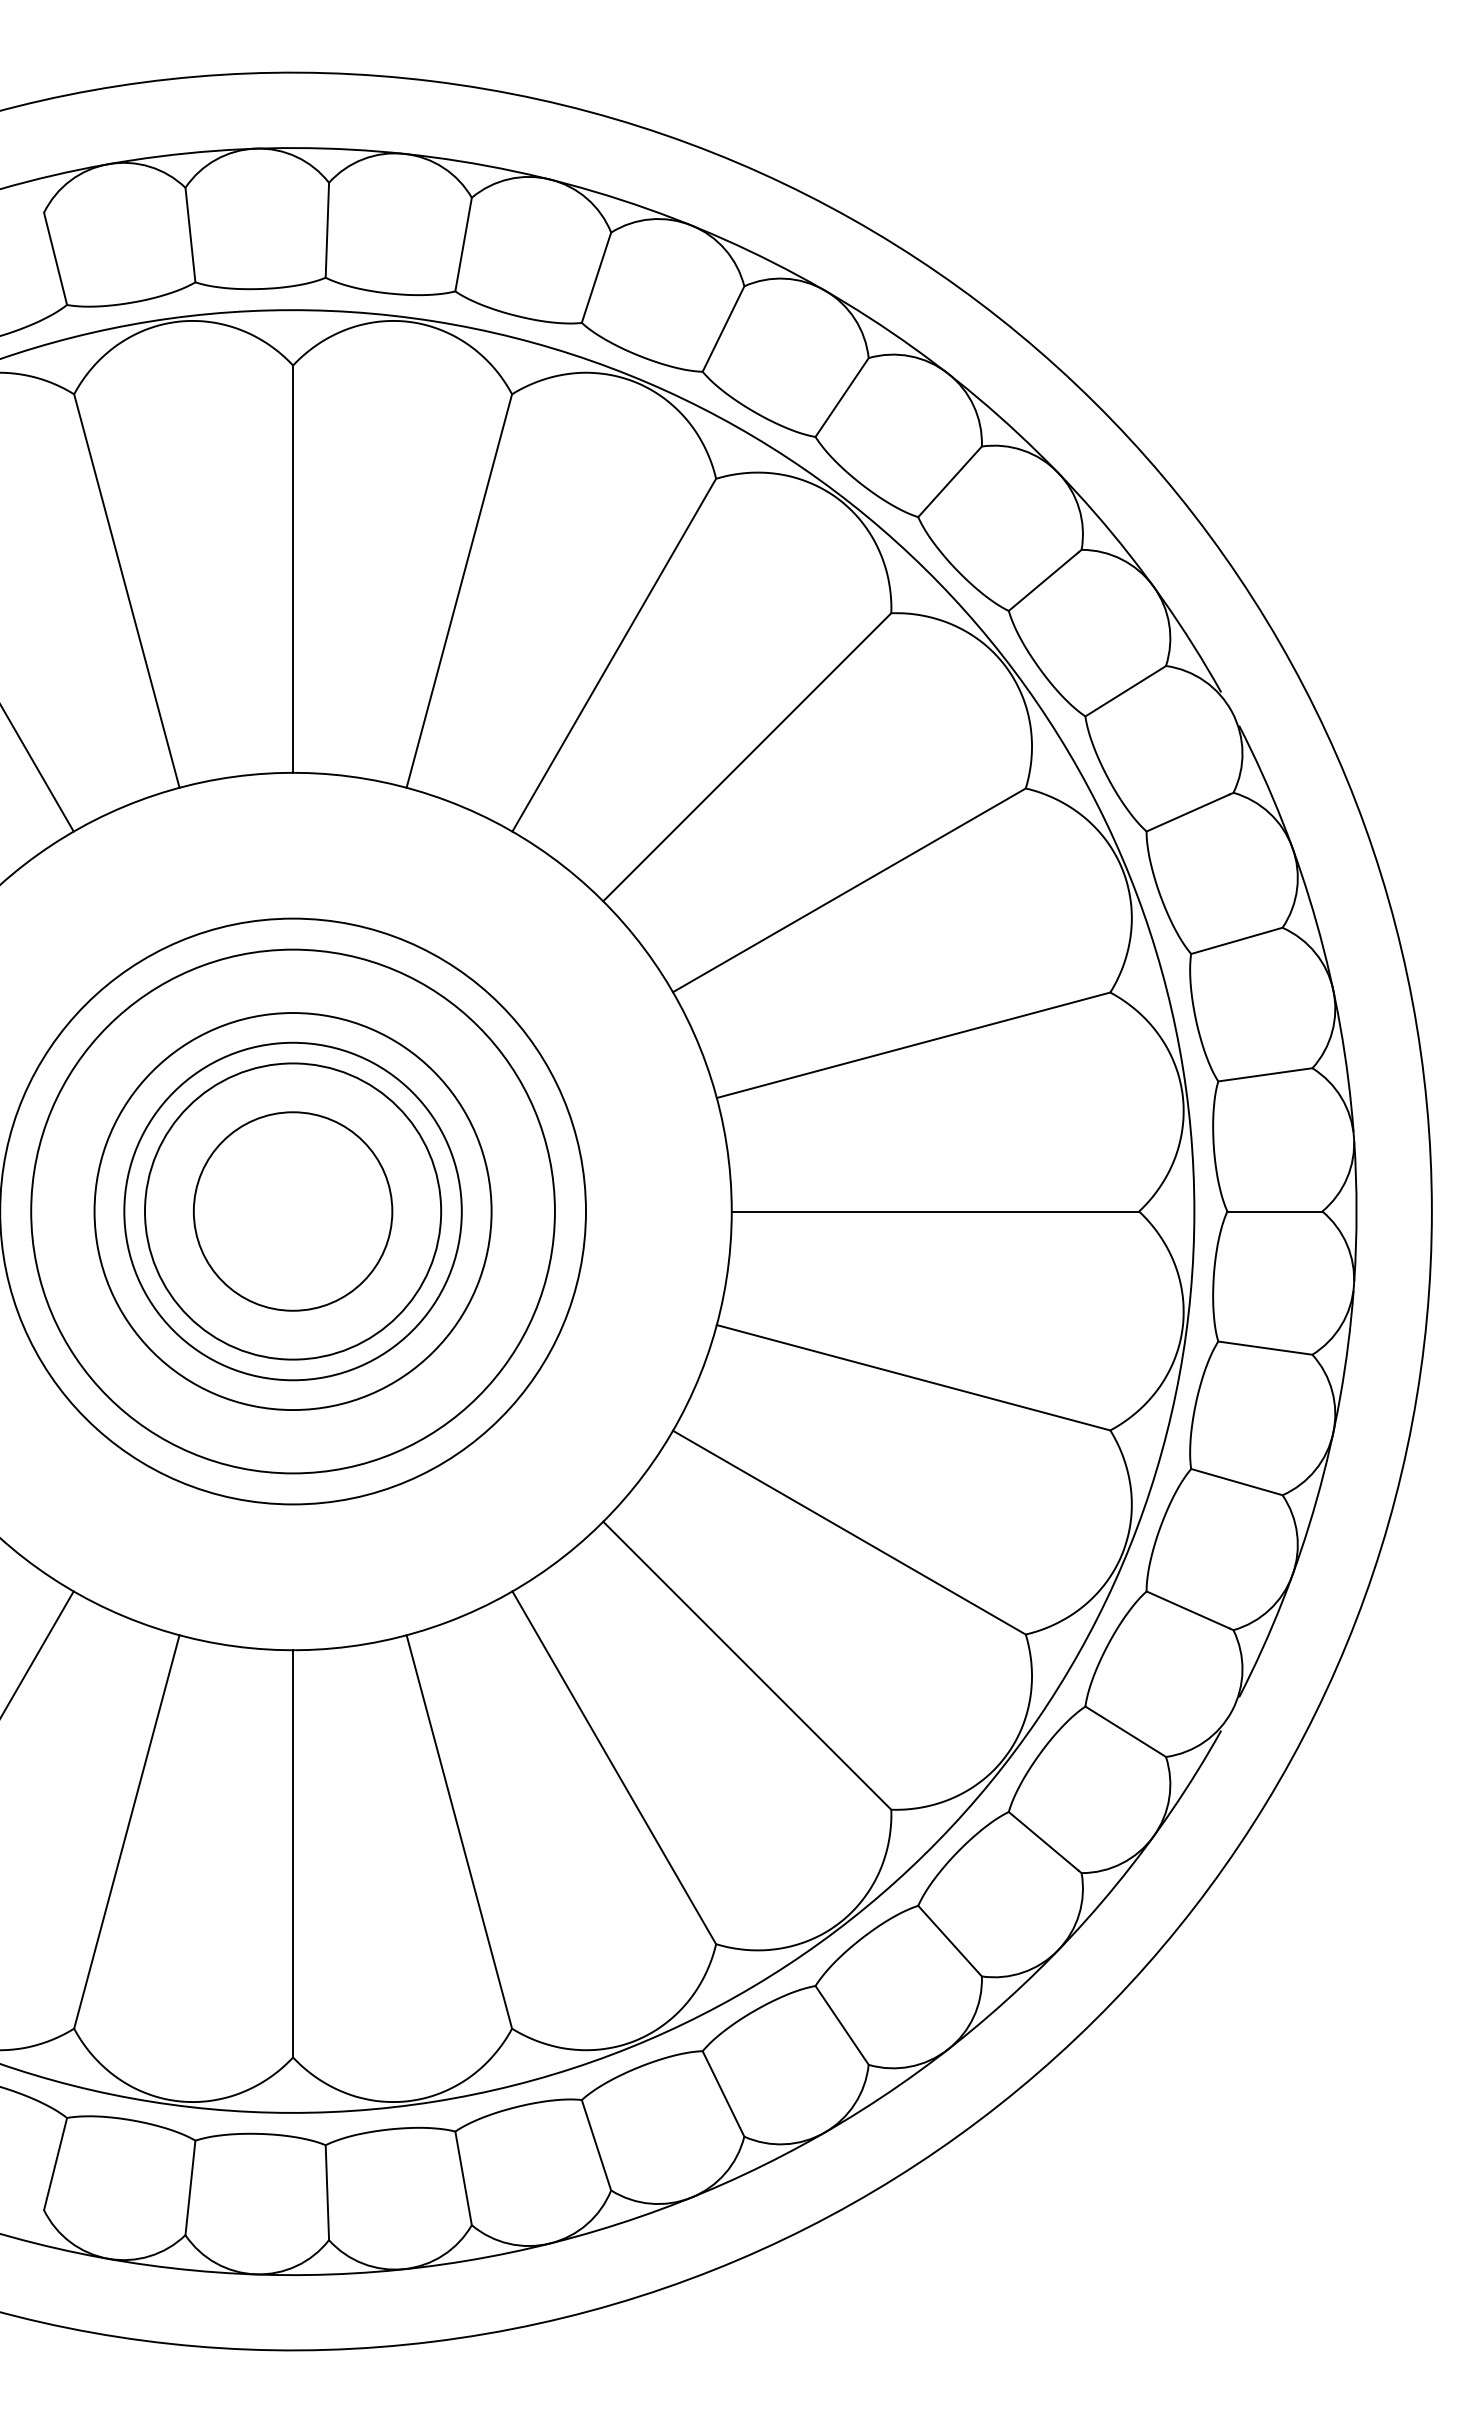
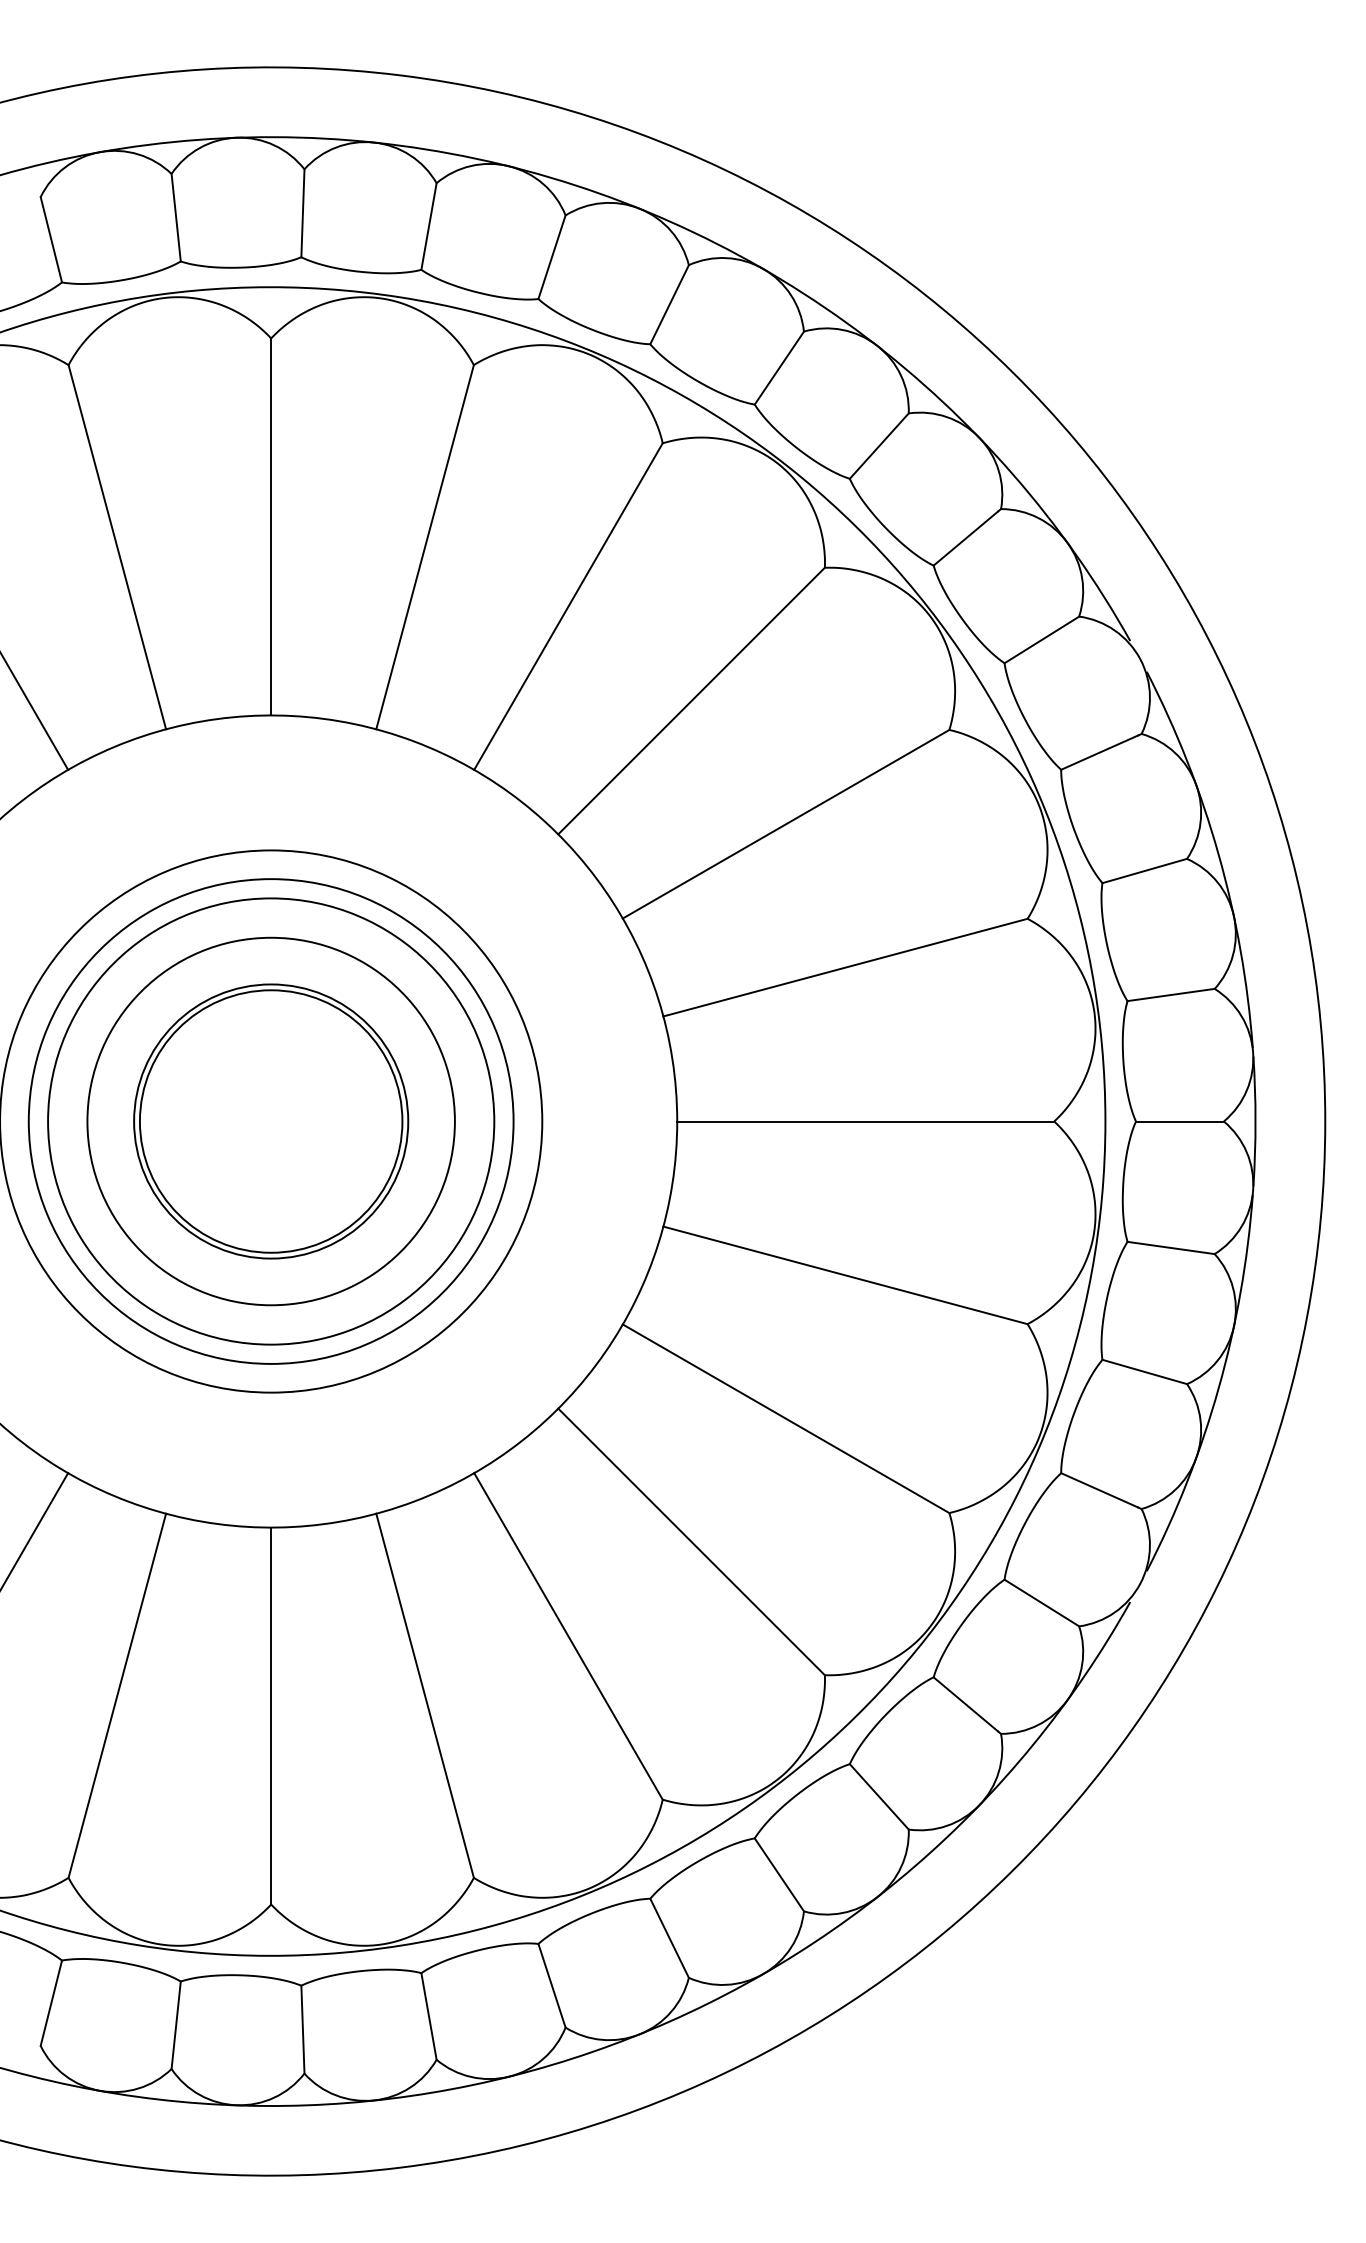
circle: (292, 1211) -> (270, 1121), size x1.43
circle: (293, 1211) -> (271, 1121), size x1.43

